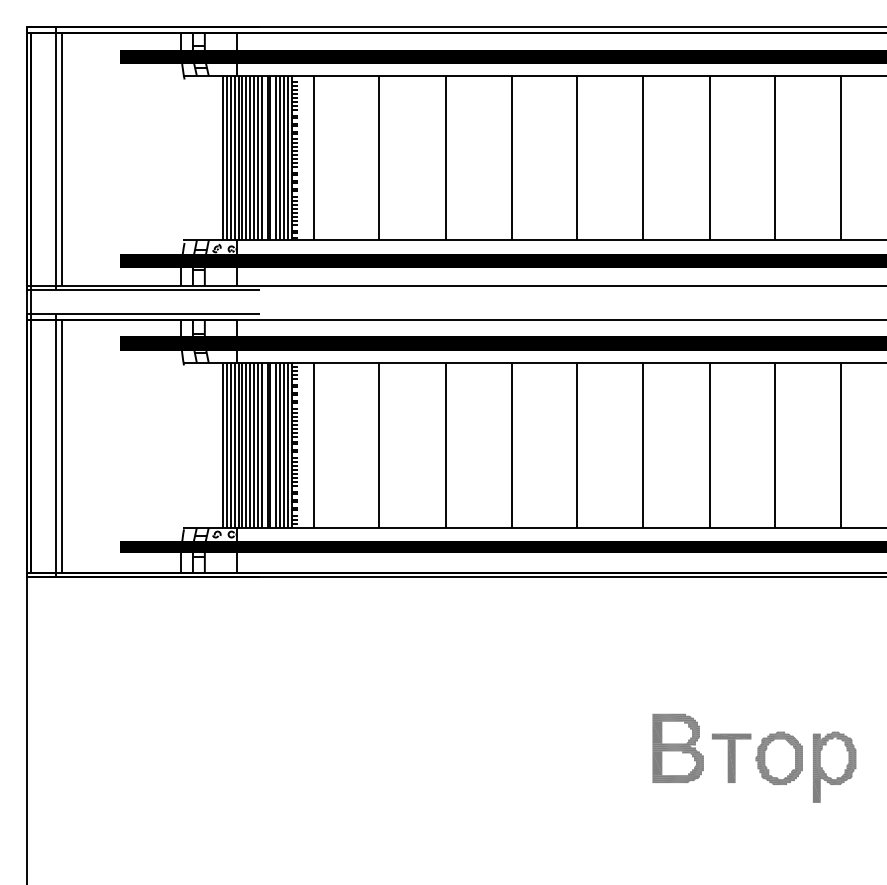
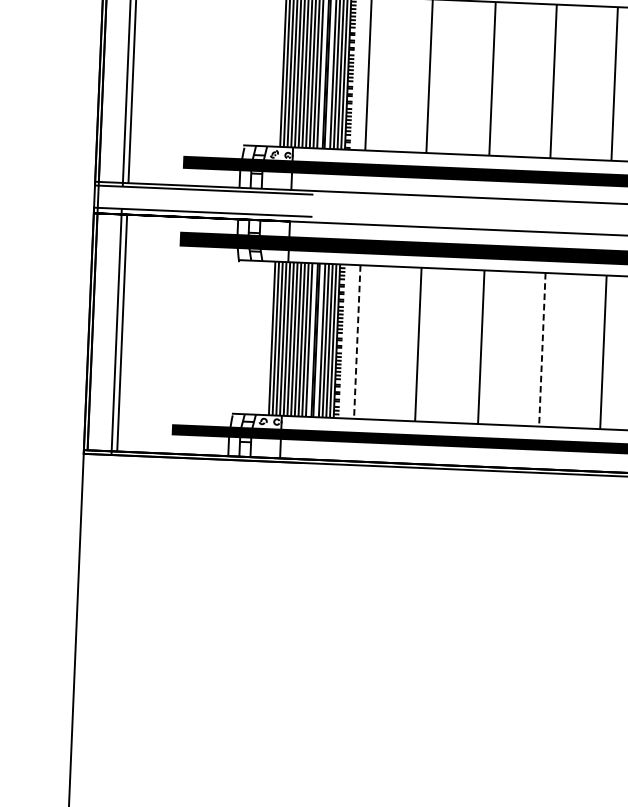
line: (313, 445) -> (357, 342), solid -> dashed
line: (511, 445) -> (542, 349), solid -> dashed

